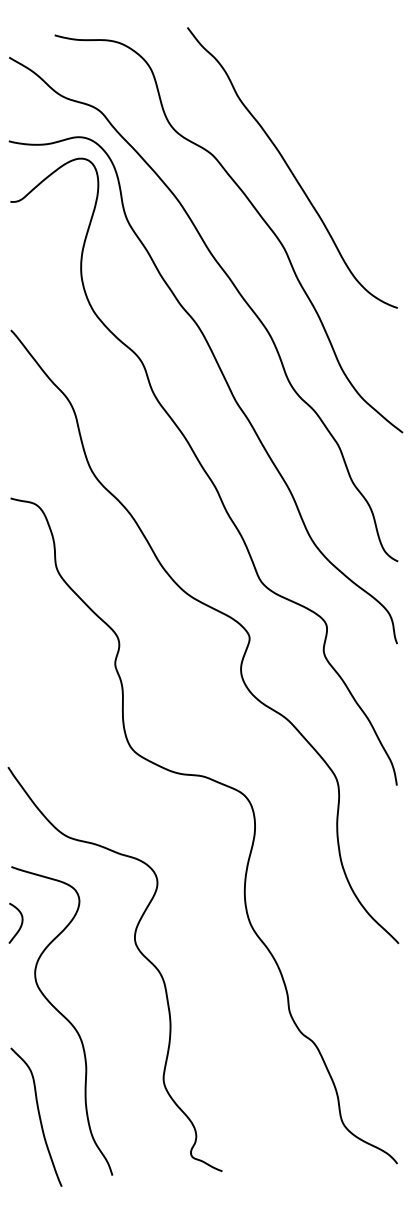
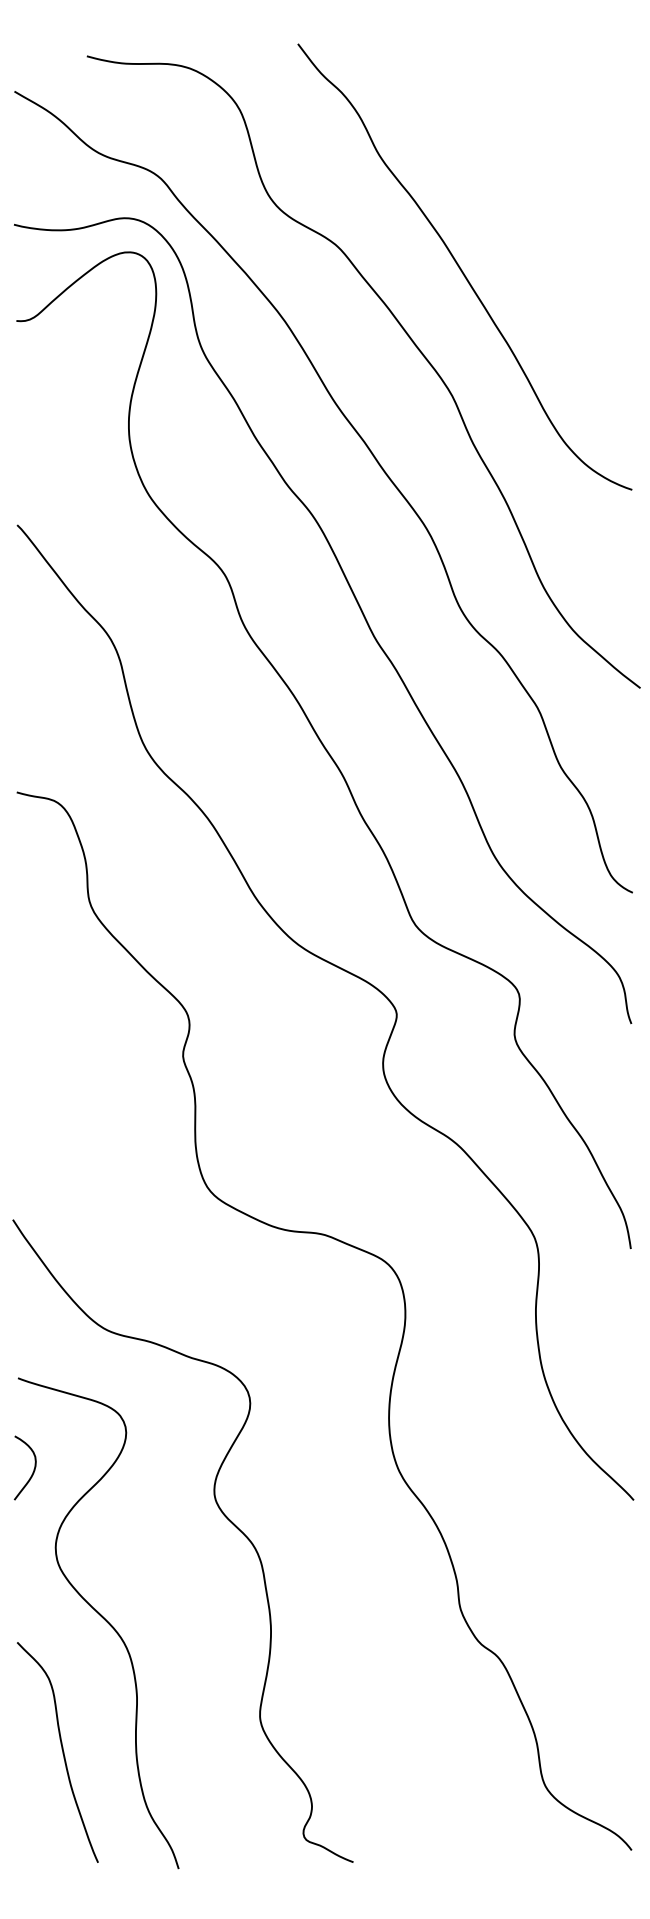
curve: (38, 1116) -> (61, 1751), moved

